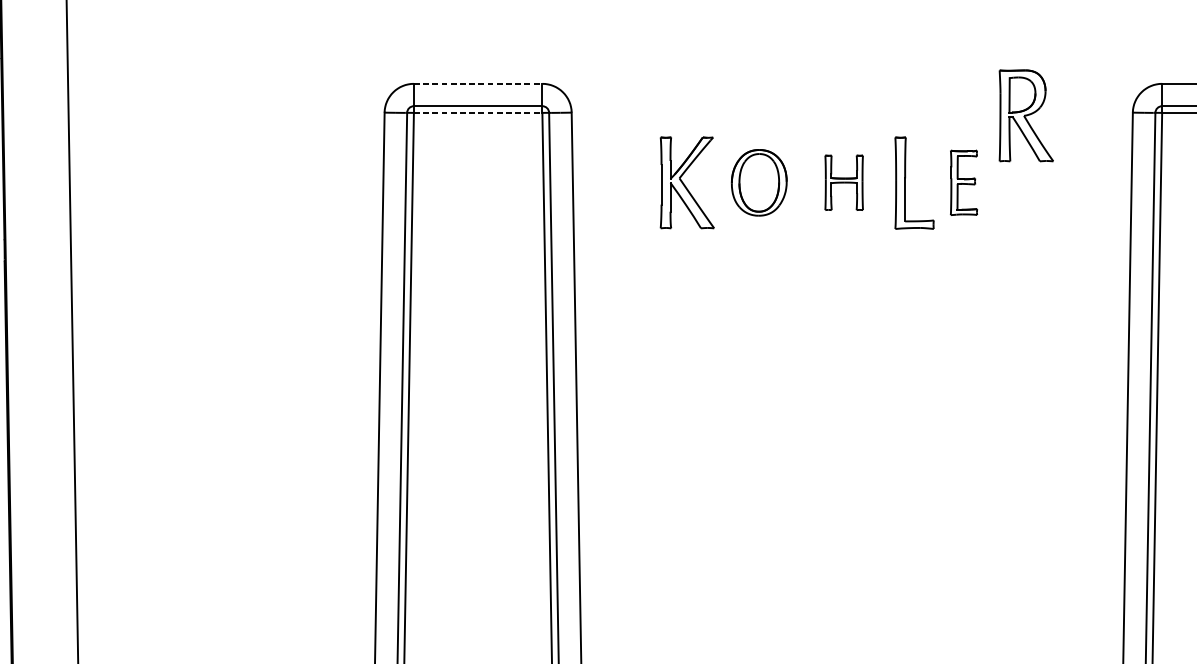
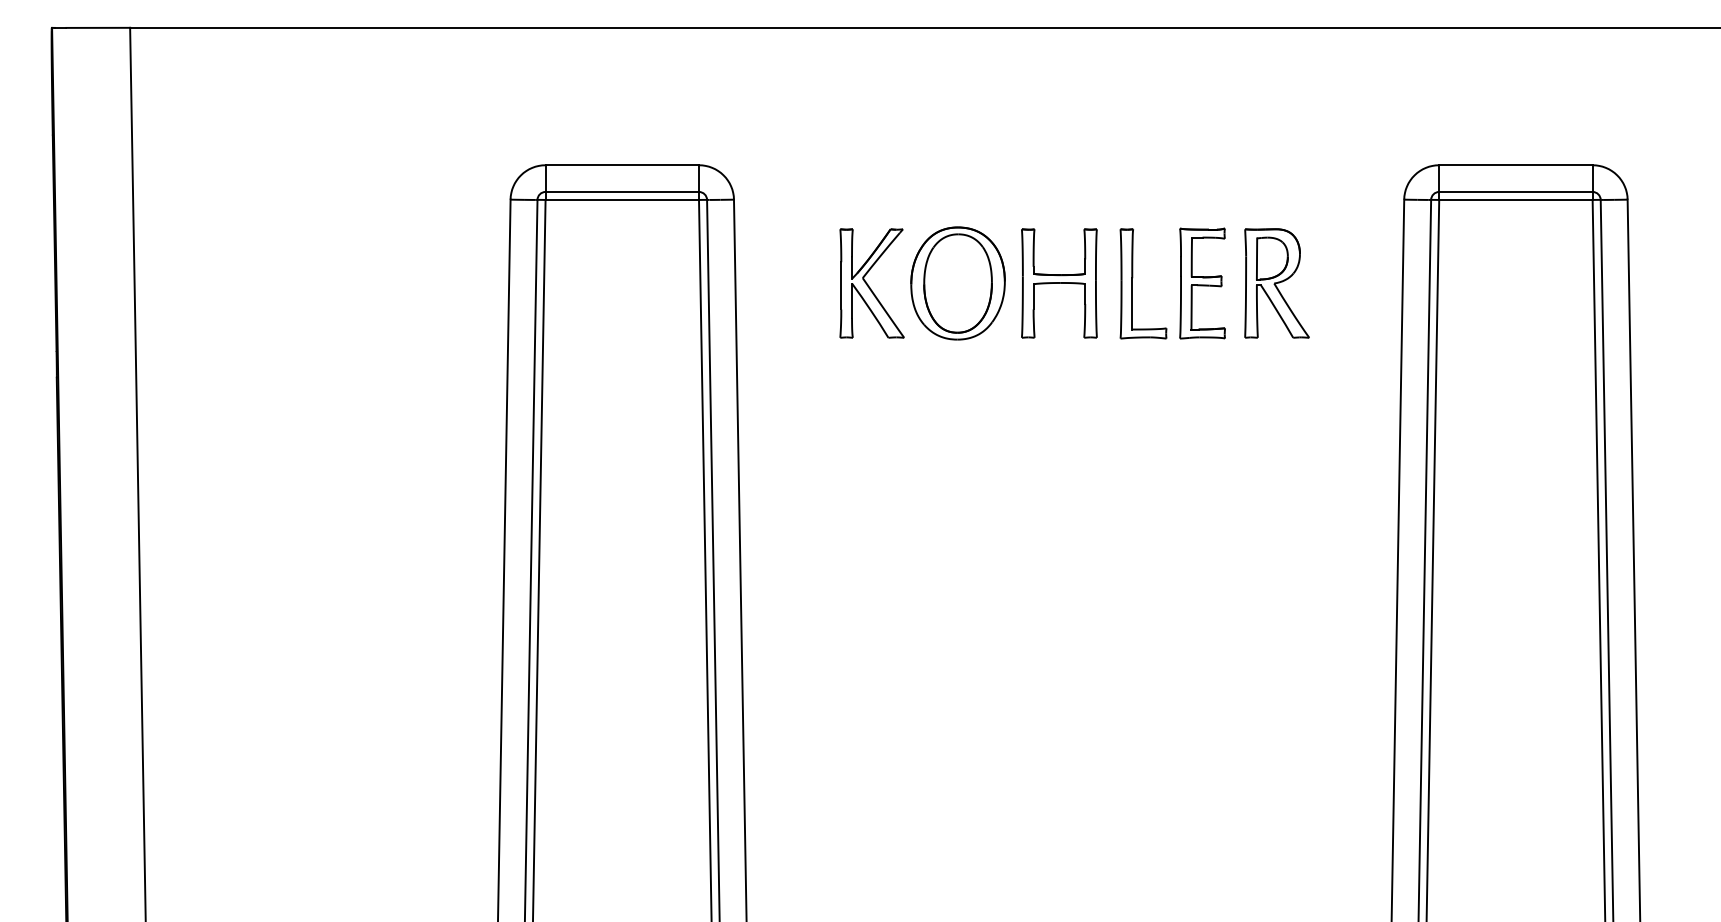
line: (478, 84) -> (622, 165), dashed -> solid
line: (478, 112) -> (622, 199), dashed -> solid
part: (1025, 115) -> (1276, 283), moved
part: (758, 182) -> (957, 283), size x1.43
part: (844, 182) -> (1059, 283), size x1.67
part: (963, 182) -> (1202, 283), size x1.43

